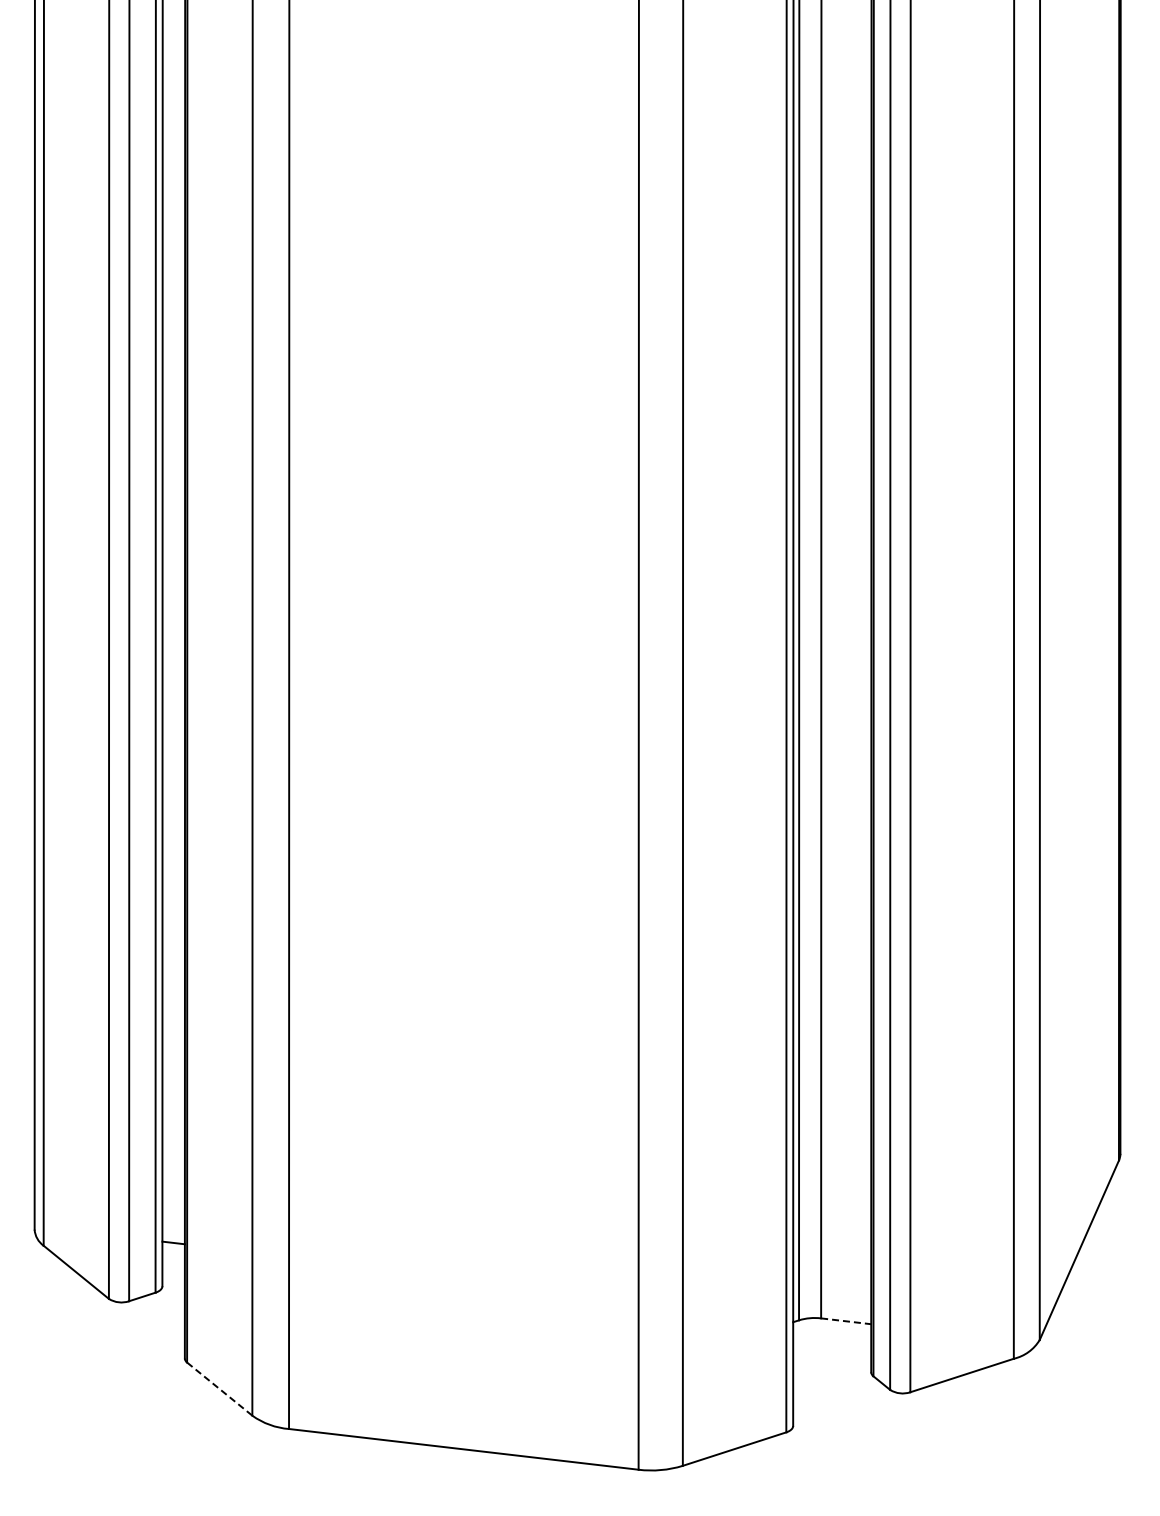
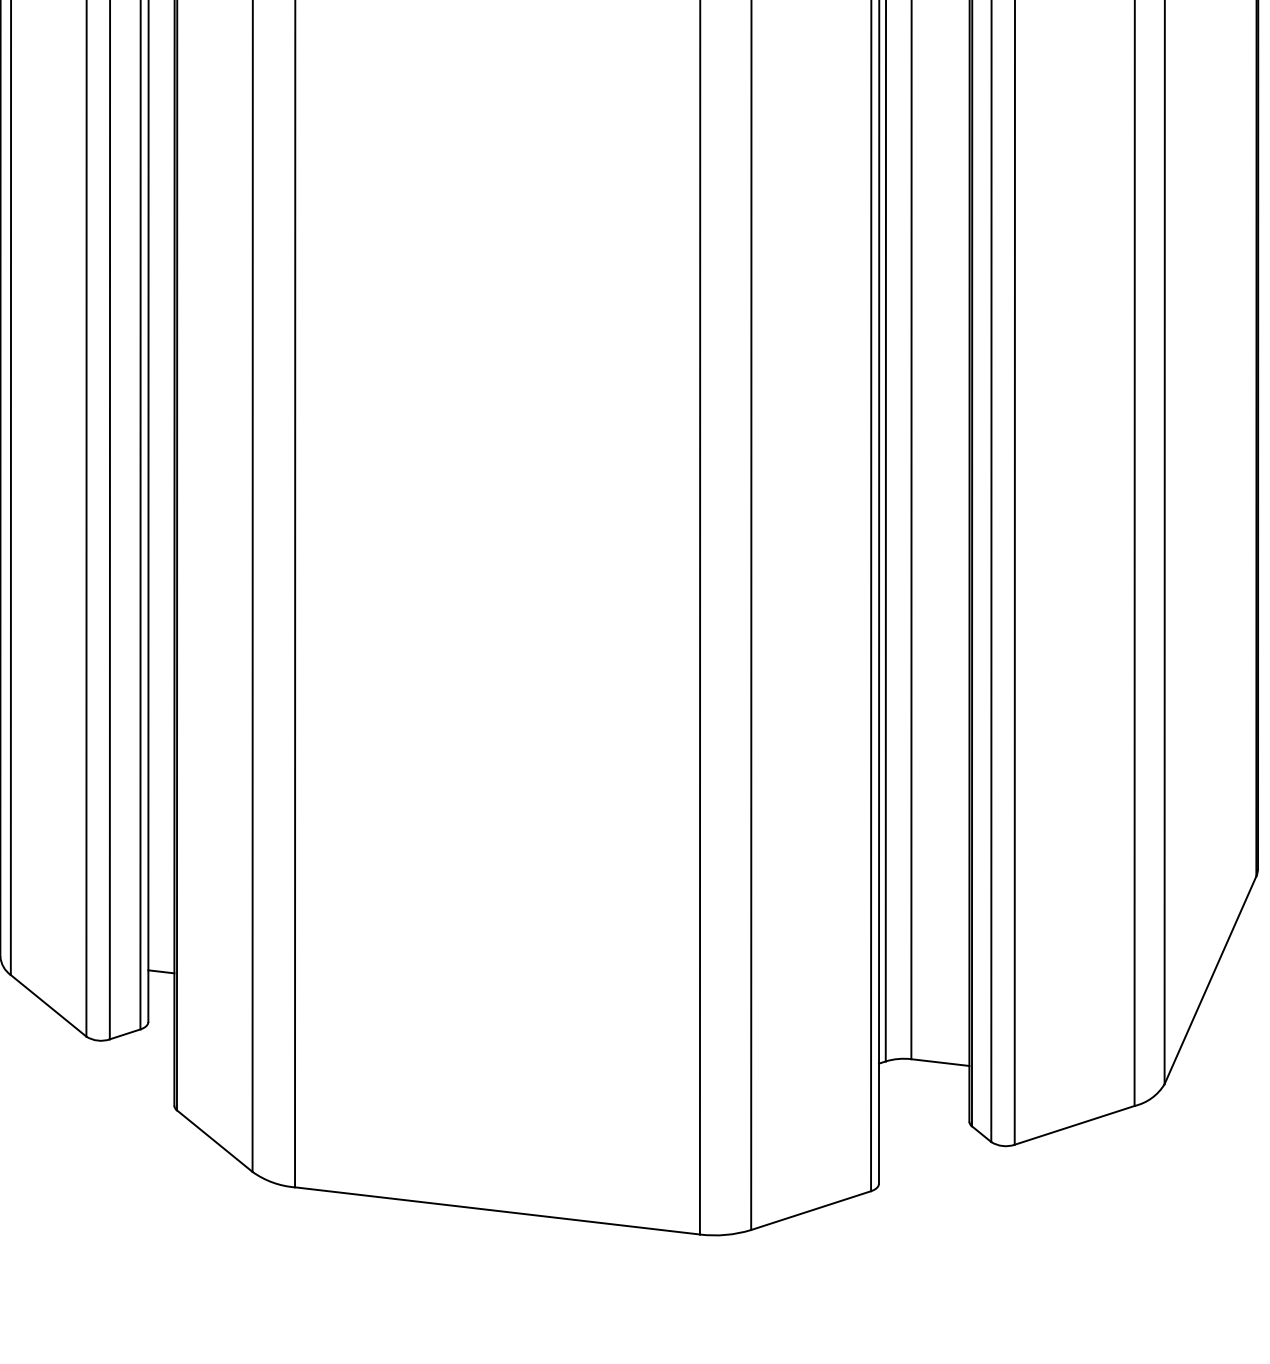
line: (846, 1321) -> (940, 1062), dashed -> solid
line: (220, 1389) -> (215, 1141), dashed -> solid

